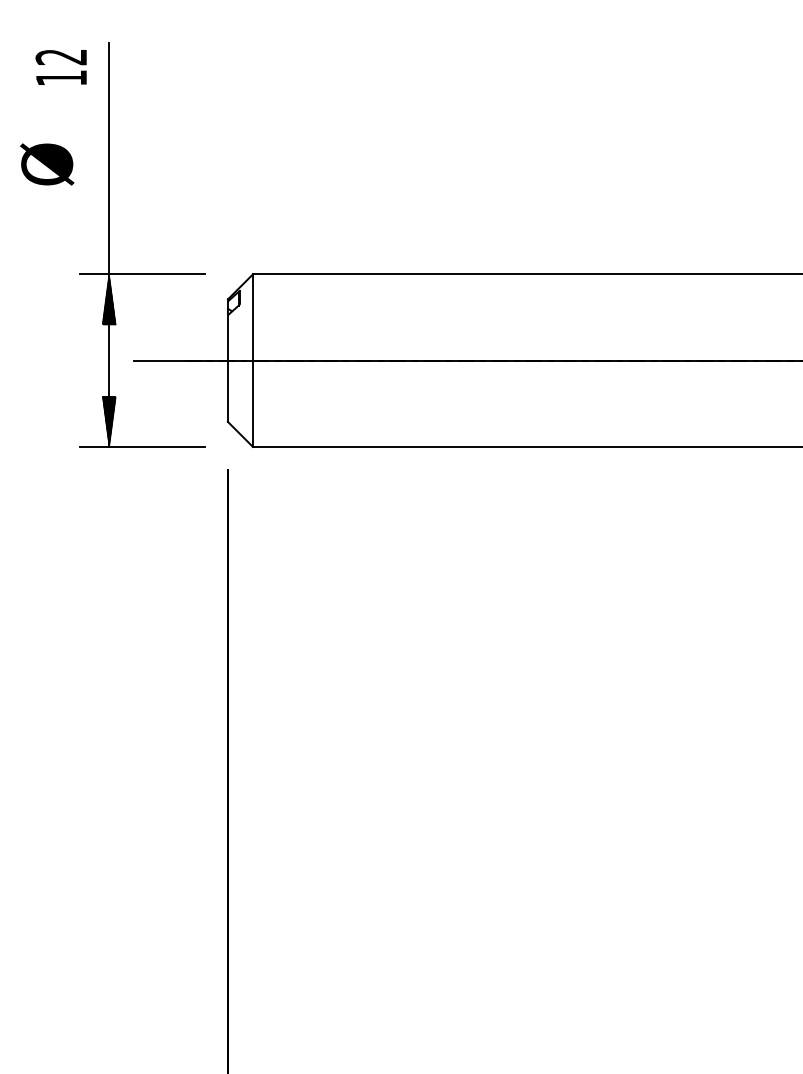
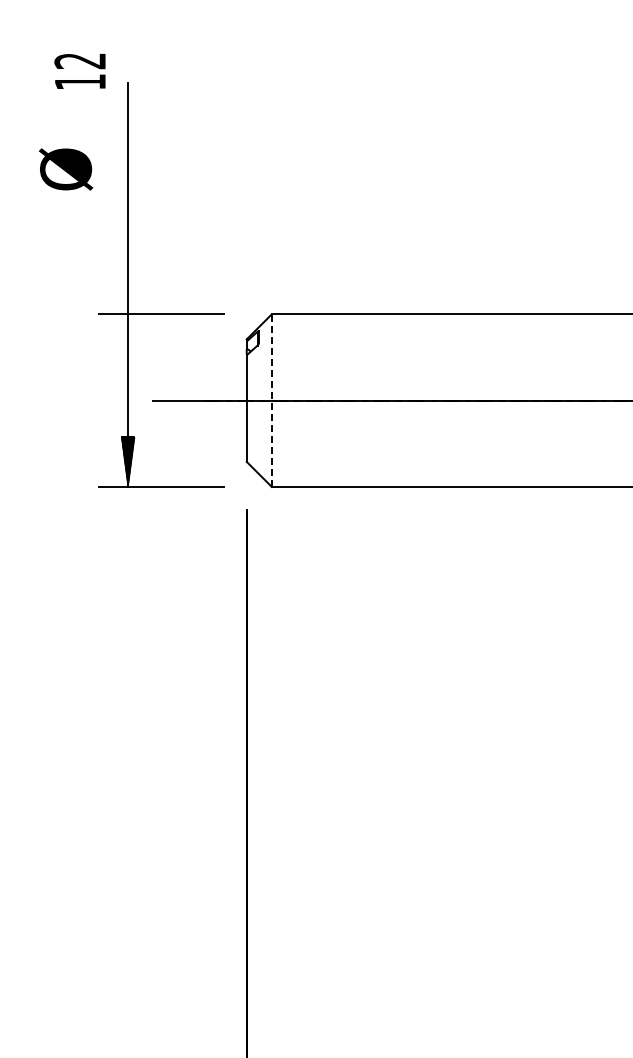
text: (60, 67) -> (79, 71), moved
text: (47, 164) -> (66, 169), moved
hatch: (108, 299) -> (127, 339), removed
line: (253, 360) -> (272, 400), solid -> dashed

